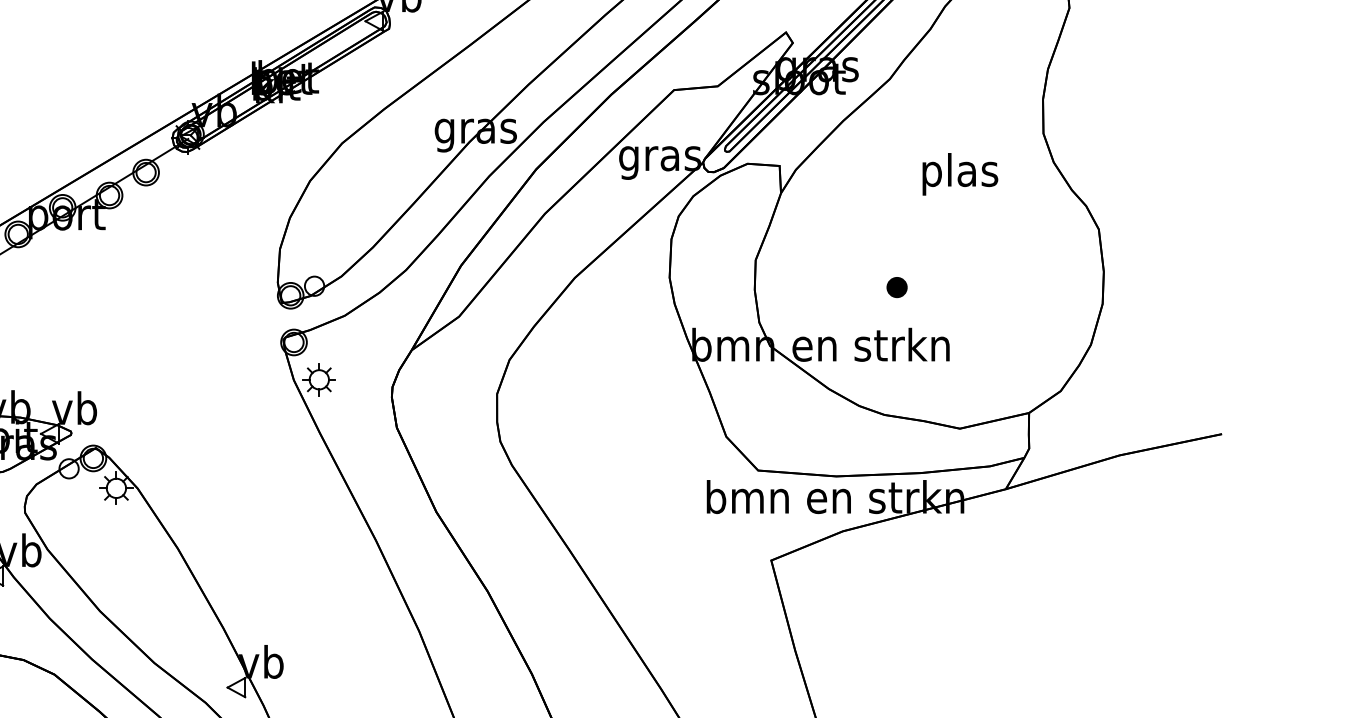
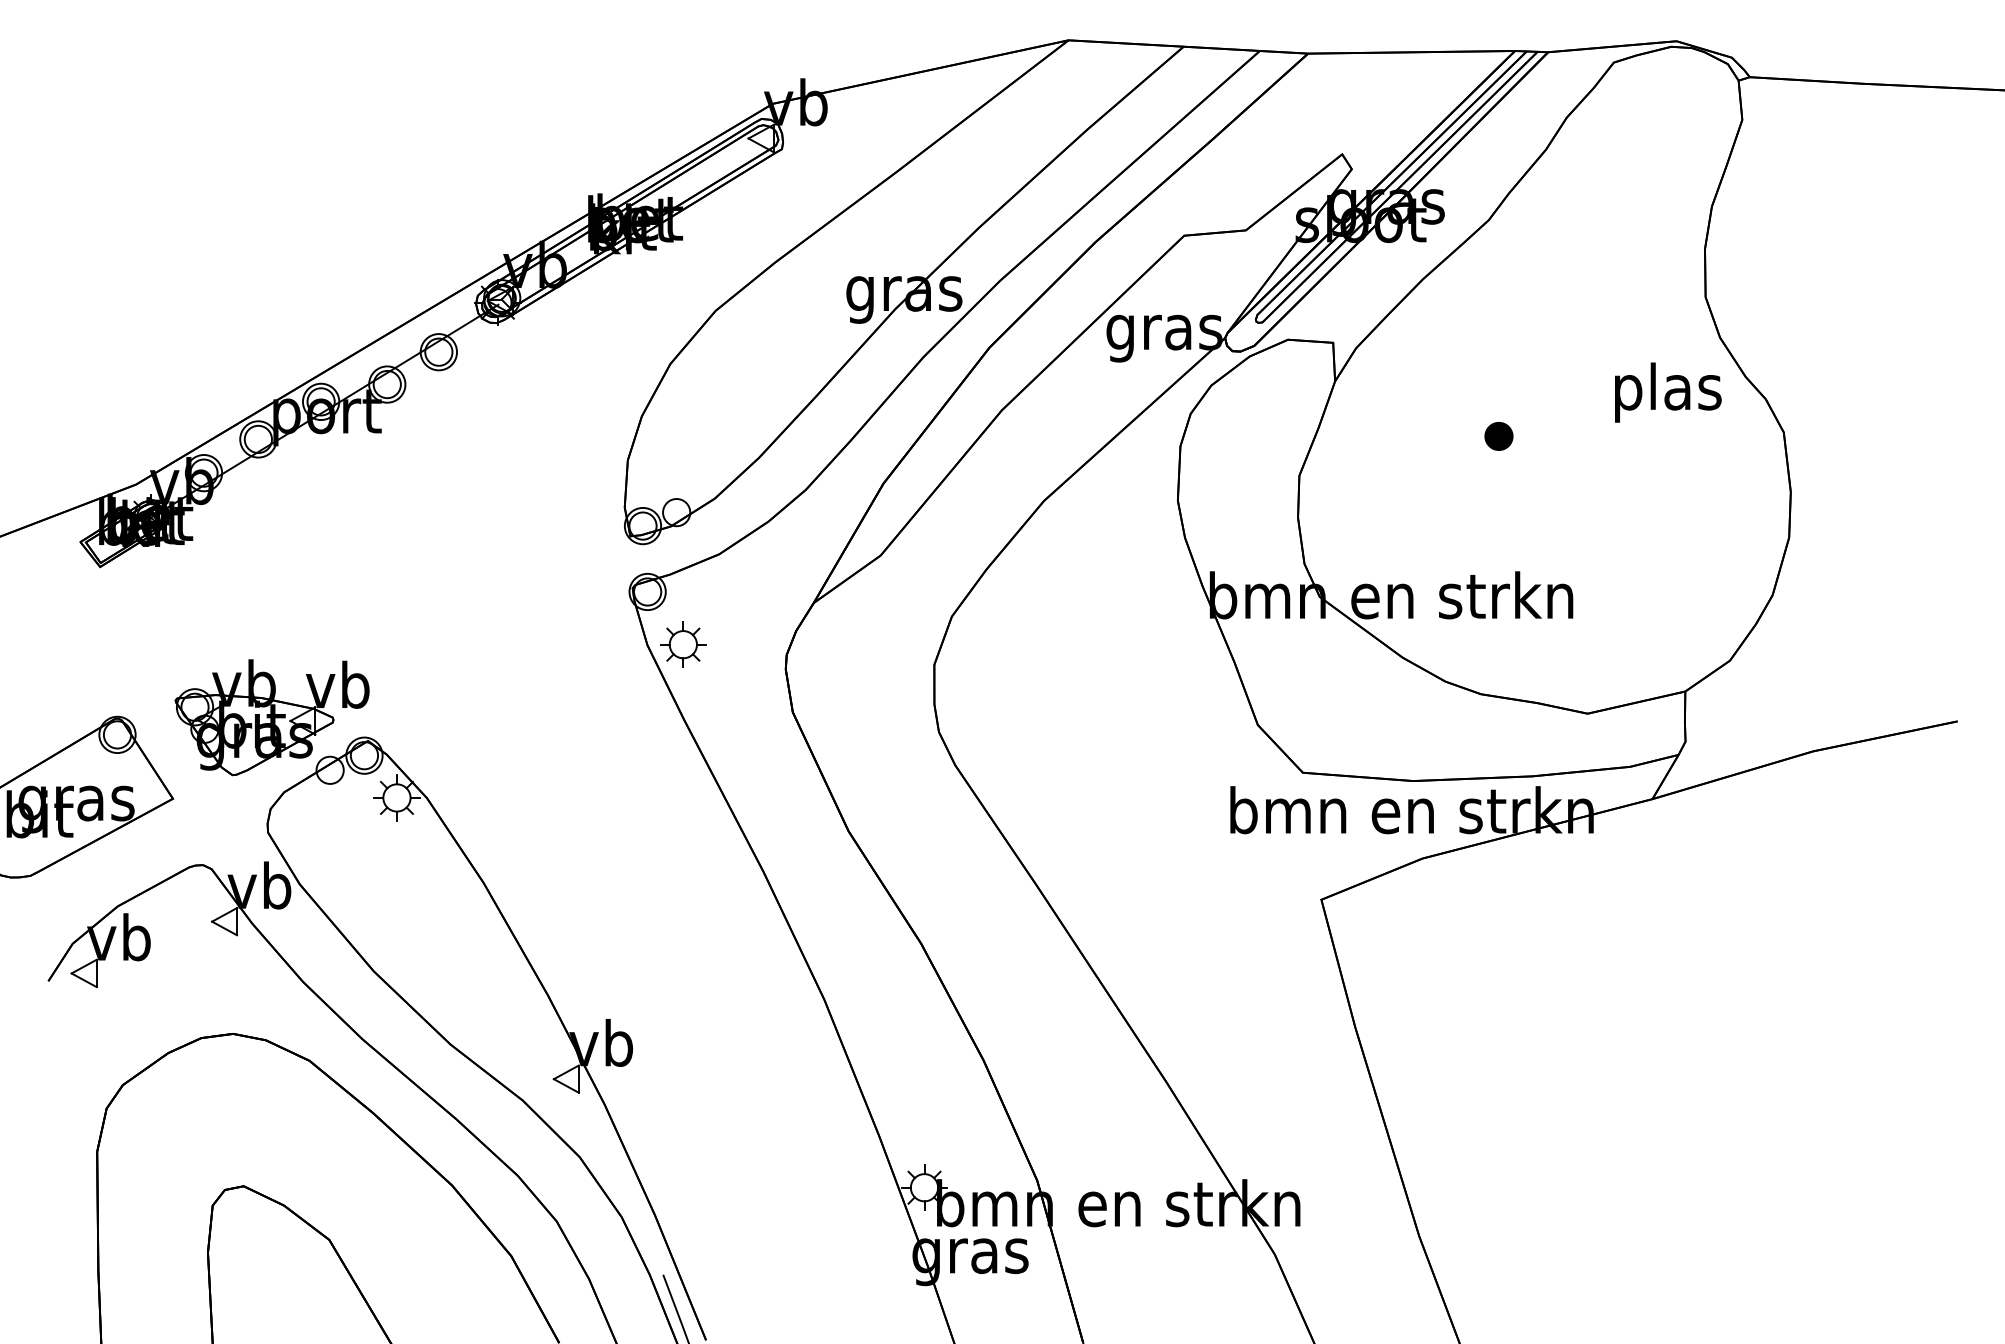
text: (960, 174) -> (1668, 392), moved
part: (896, 286) -> (1498, 435), moved

